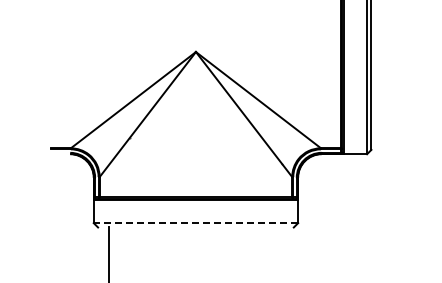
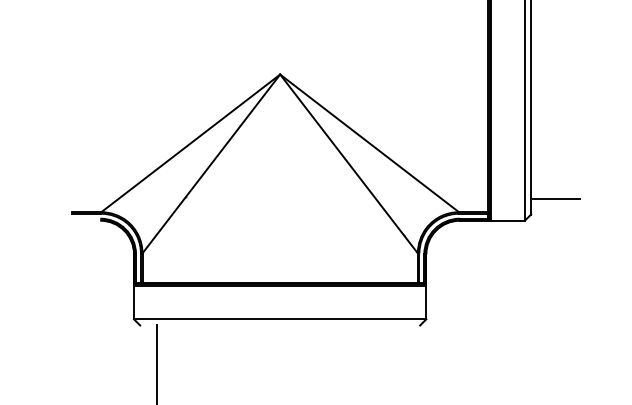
line: (388, 138) -> (555, 198), added
line: (195, 223) -> (279, 319), dashed -> solid

